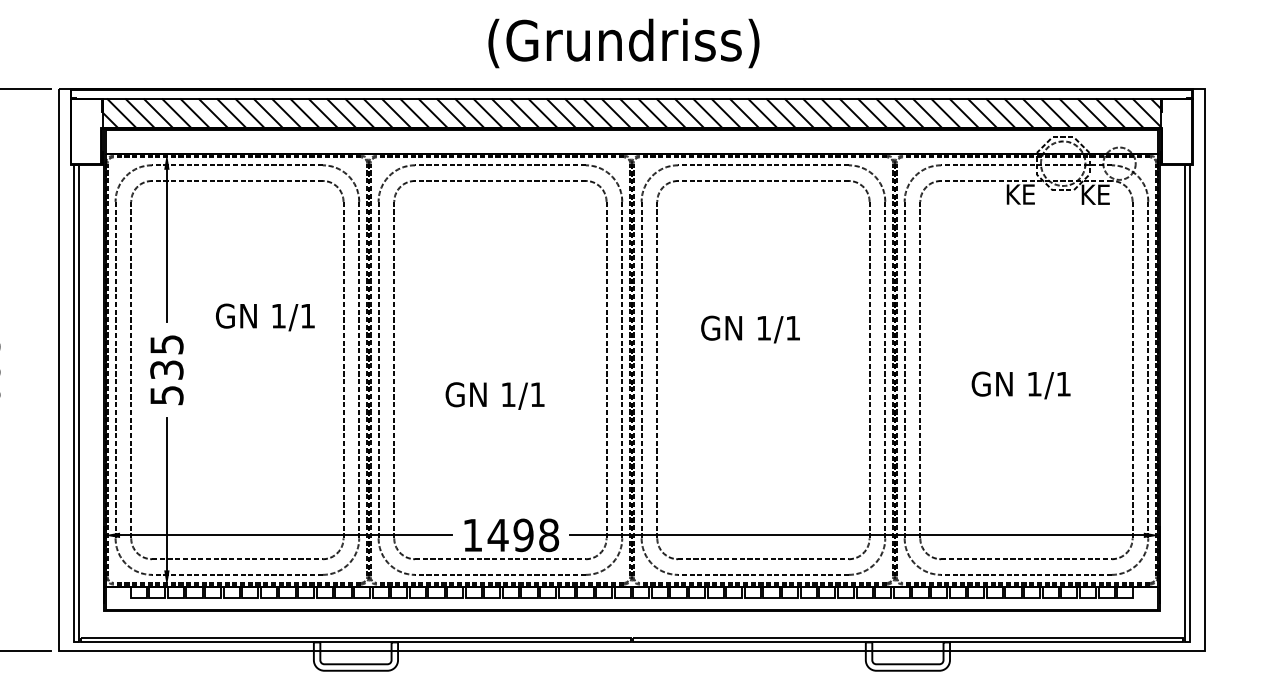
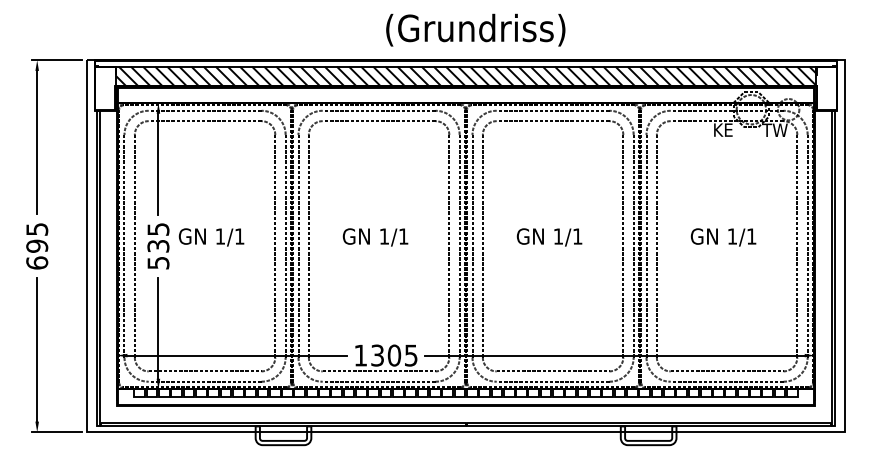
text: (623, 42) -> (475, 29), moved
text: (1098, 193) -> (774, 129), KE -> TW
text: (265, 317) -> (211, 237), moved
text: (750, 329) -> (549, 237), moved
text: (1021, 385) -> (723, 237), moved
text: (495, 396) -> (375, 237), moved
text: (522, 535) -> (393, 355), 1498 -> 1305

